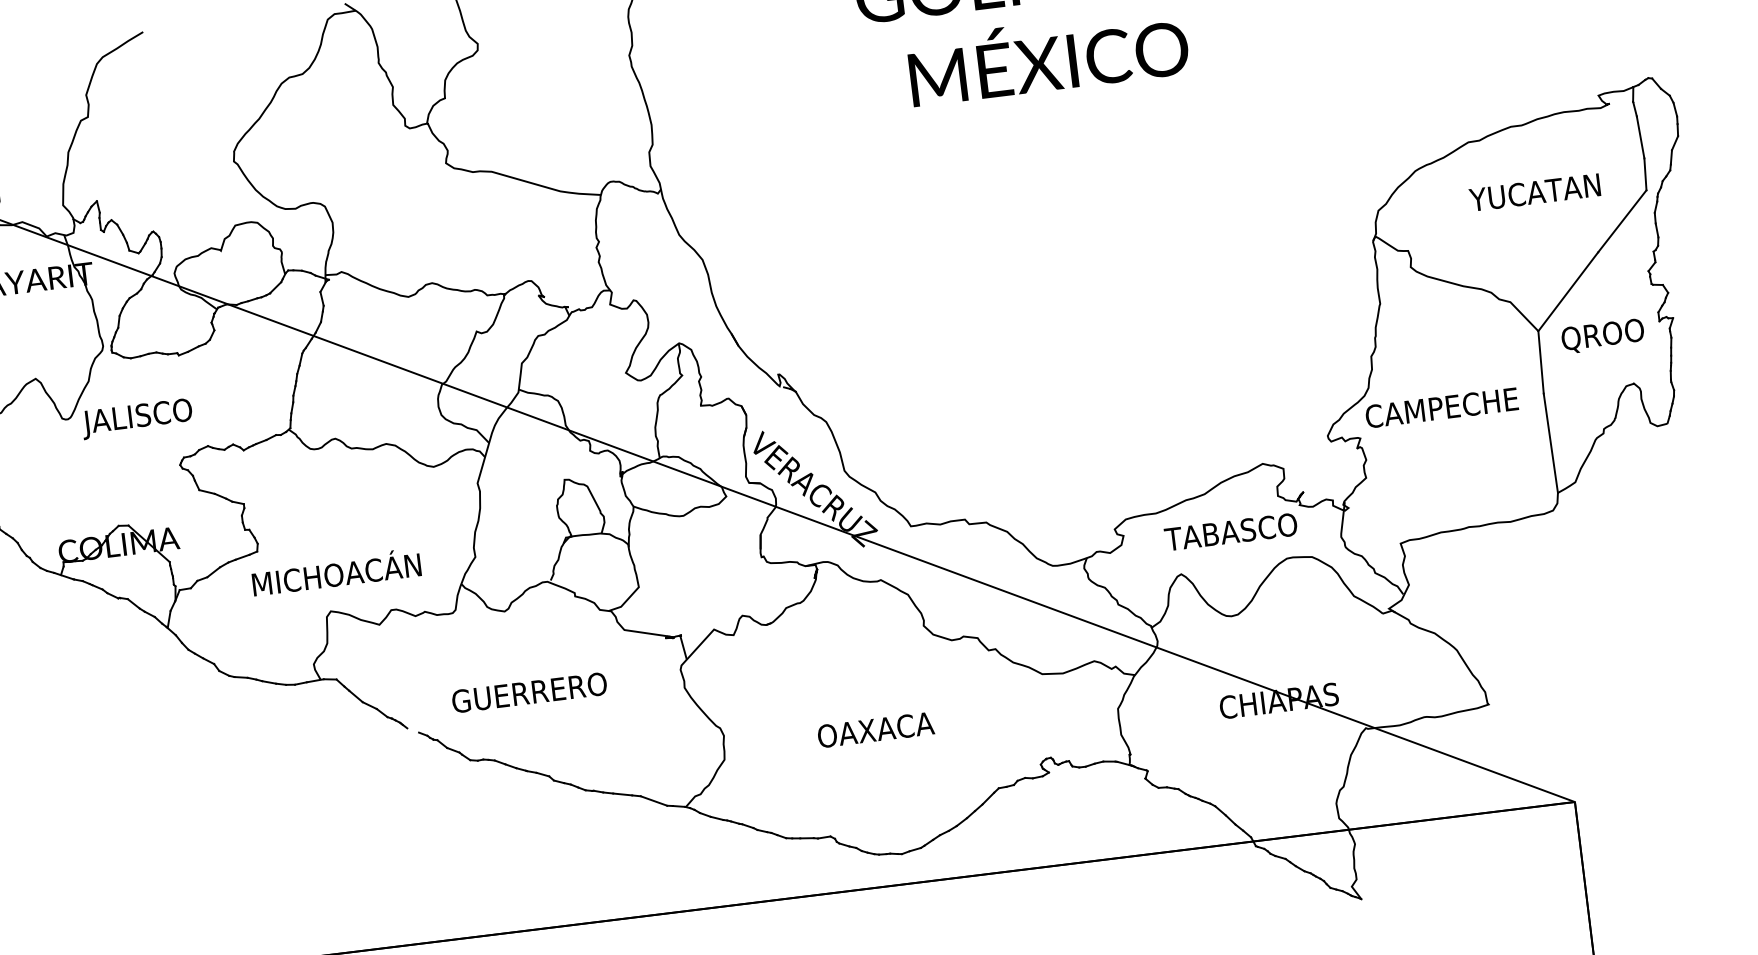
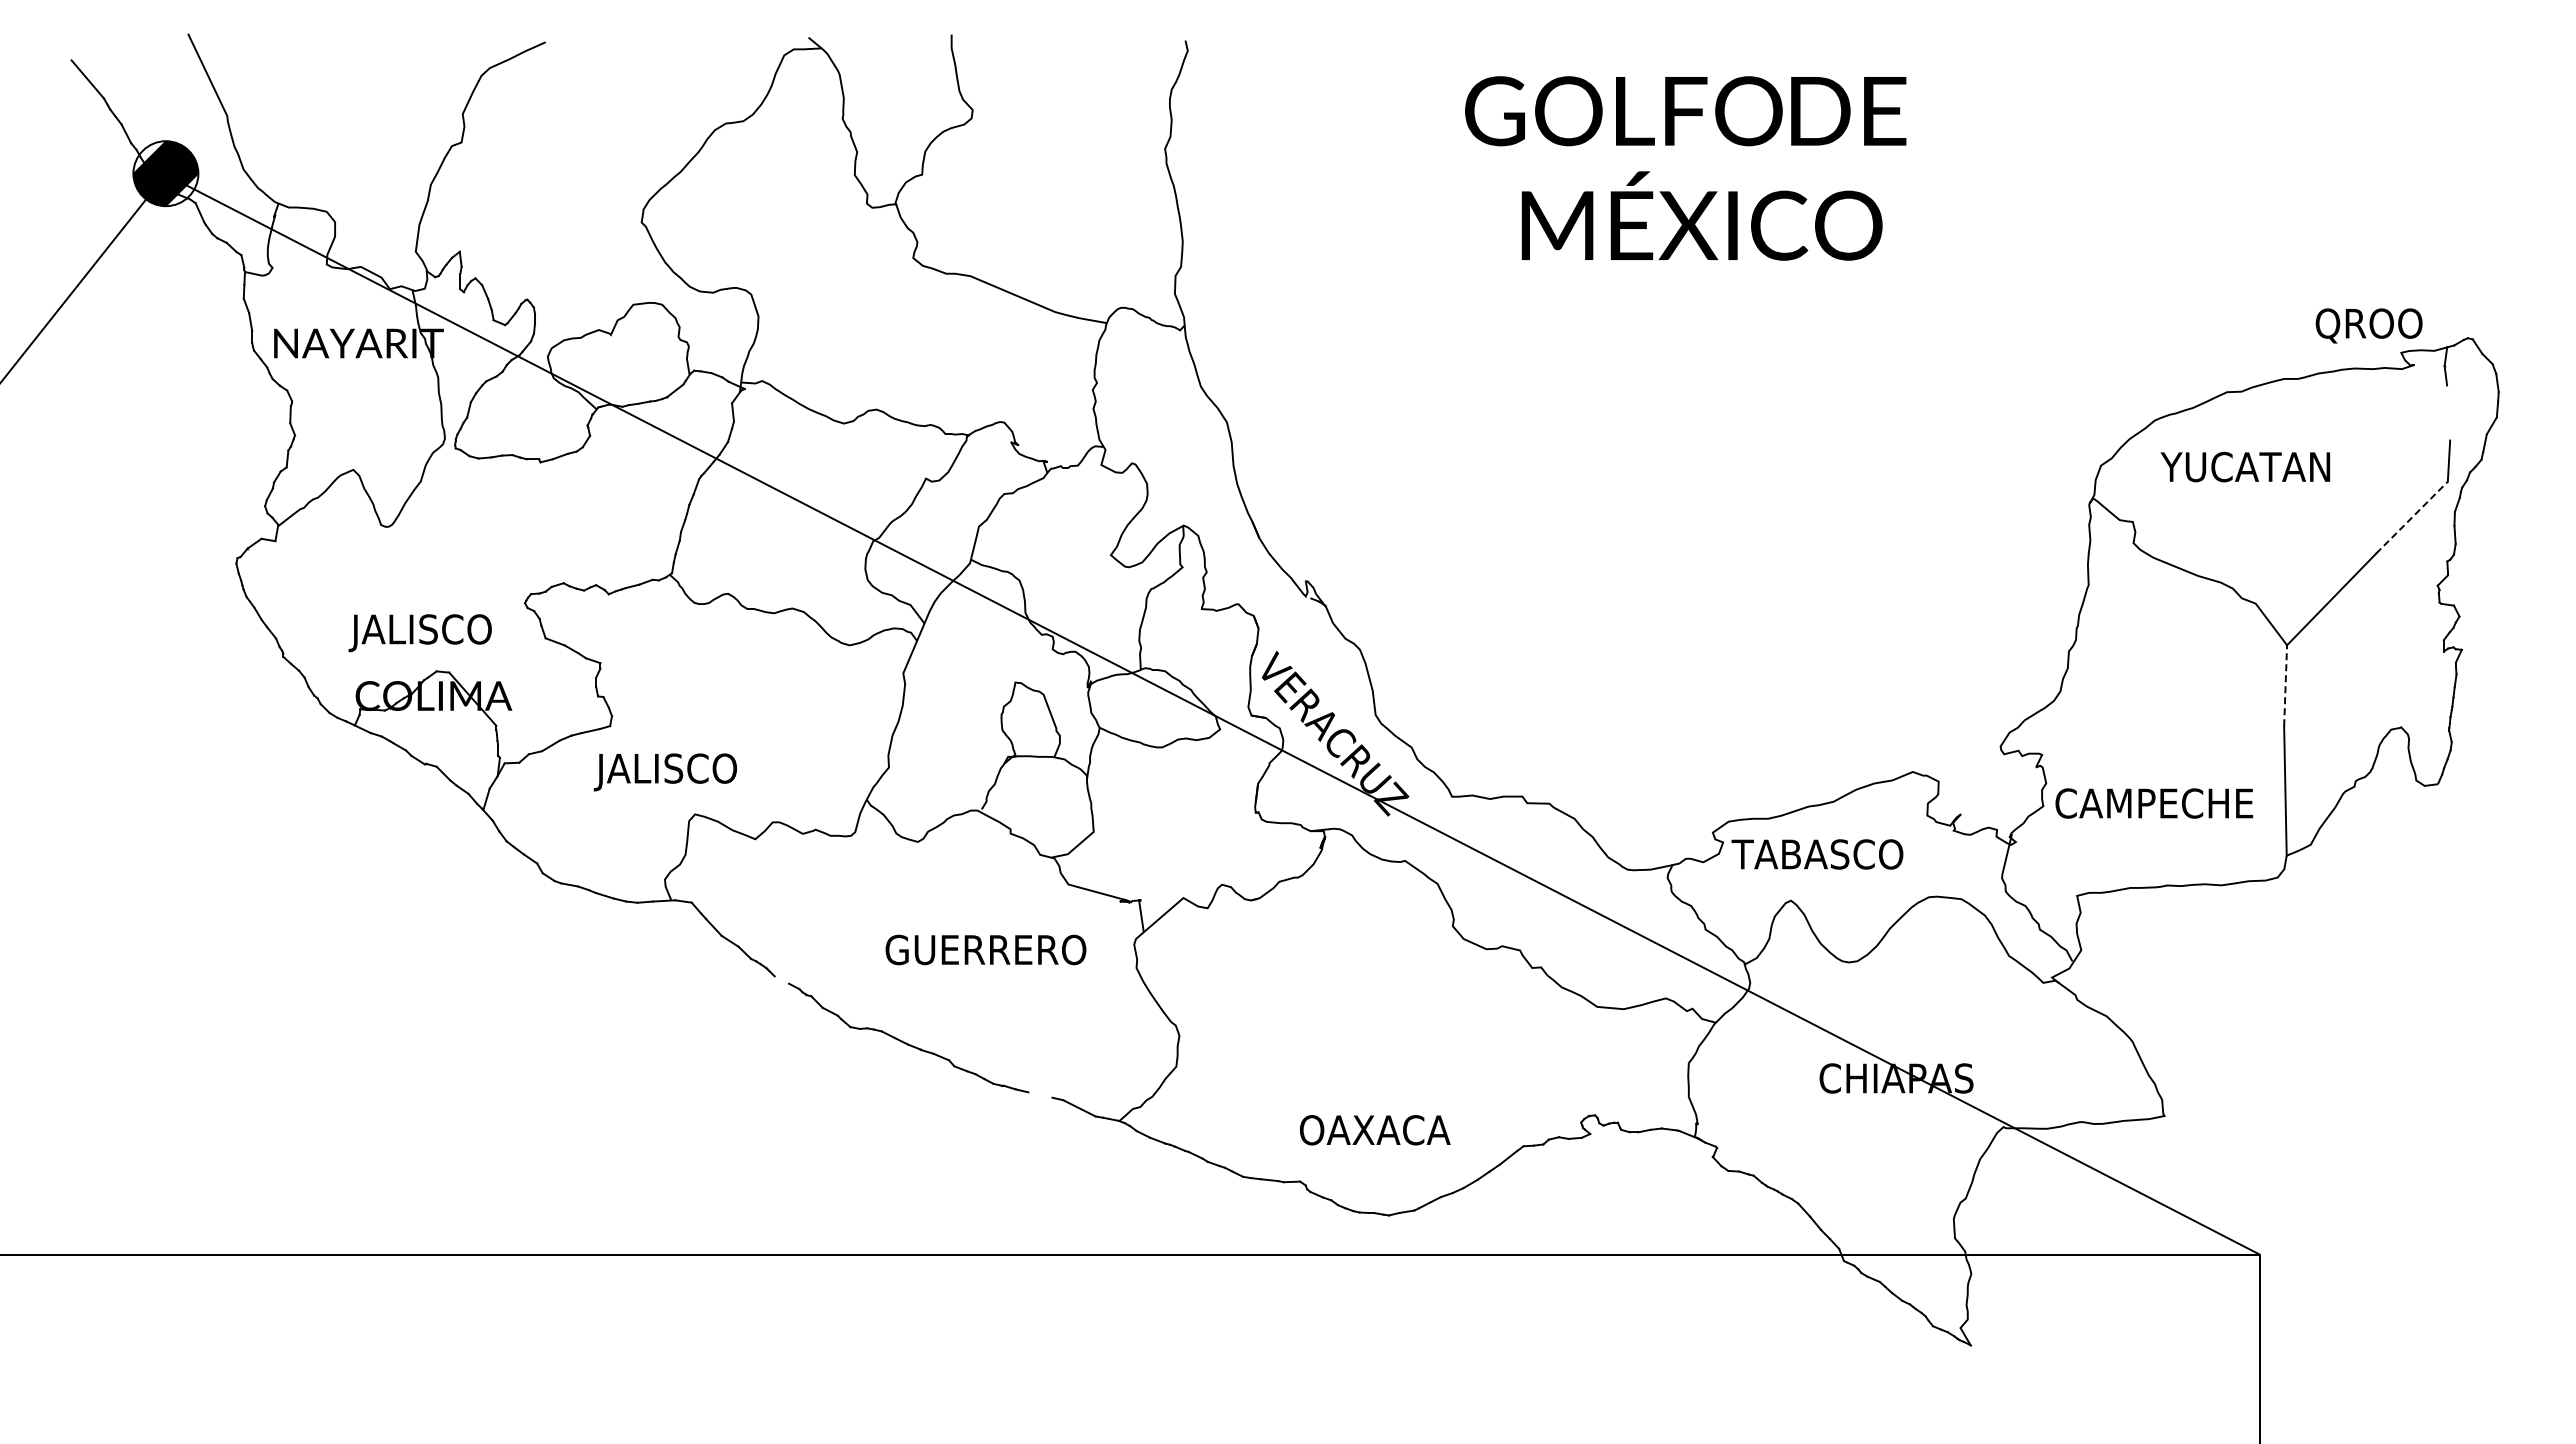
line: (1640, 137) -> (2448, 412), removed
text: (1534, 192) -> (2245, 467), moved
line: (1622, 221) -> (2412, 517), solid -> dashed
text: (1602, 335) -> (2368, 325), moved
line: (1540, 362) -> (2285, 685), solid -> dashed
text: (1442, 407) -> (2154, 803), moved
text: (136, 419) -> (419, 633), moved
text: (1231, 532) -> (1817, 854), moved
text: (334, 575) -> (705, 768), MICHOACÁN -> JALISCO
text: (529, 692) -> (985, 949), moved
text: (875, 730) -> (1374, 1130), moved
line: (622, 794) -> (1040, 1094), removed

